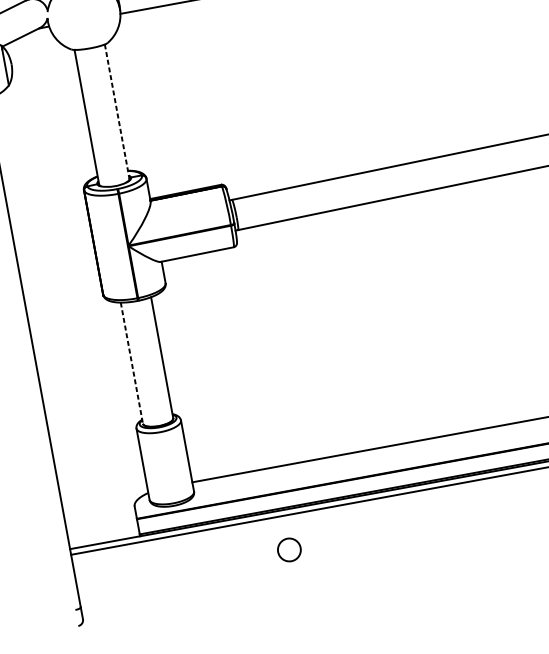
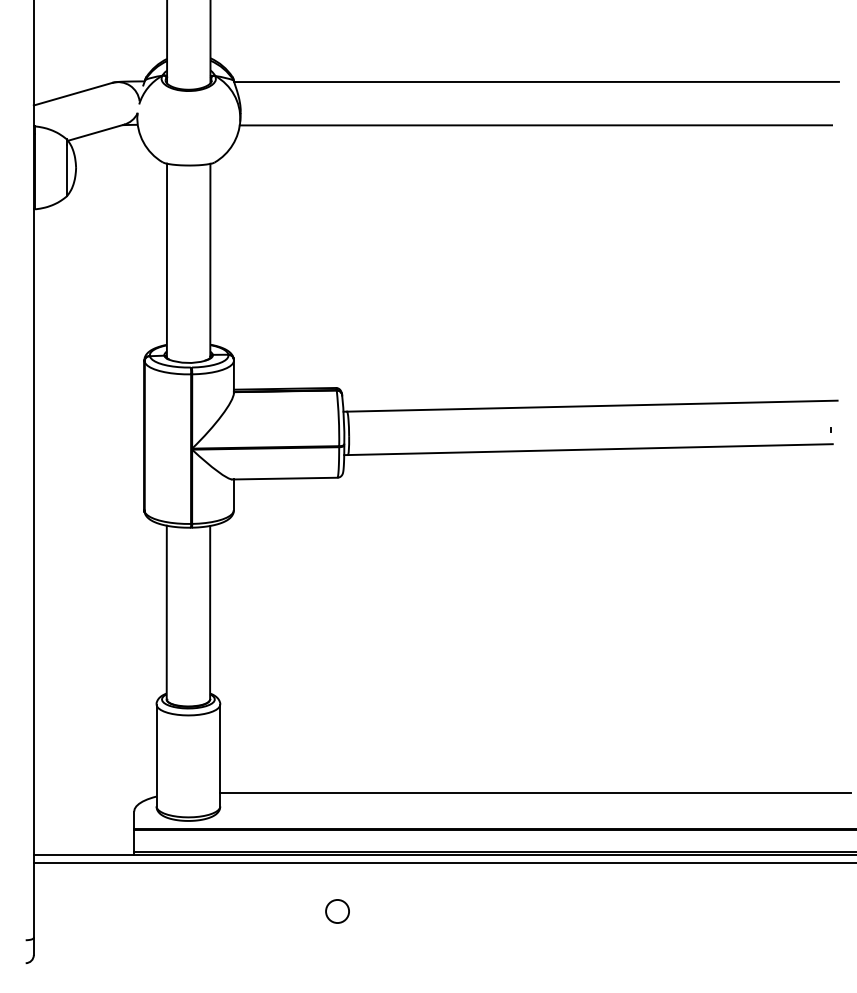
line: (117, 111) -> (210, 260), dashed -> solid
line: (131, 363) -> (166, 612), dashed -> solid
circle: (289, 549) -> (337, 911), size x0.71

